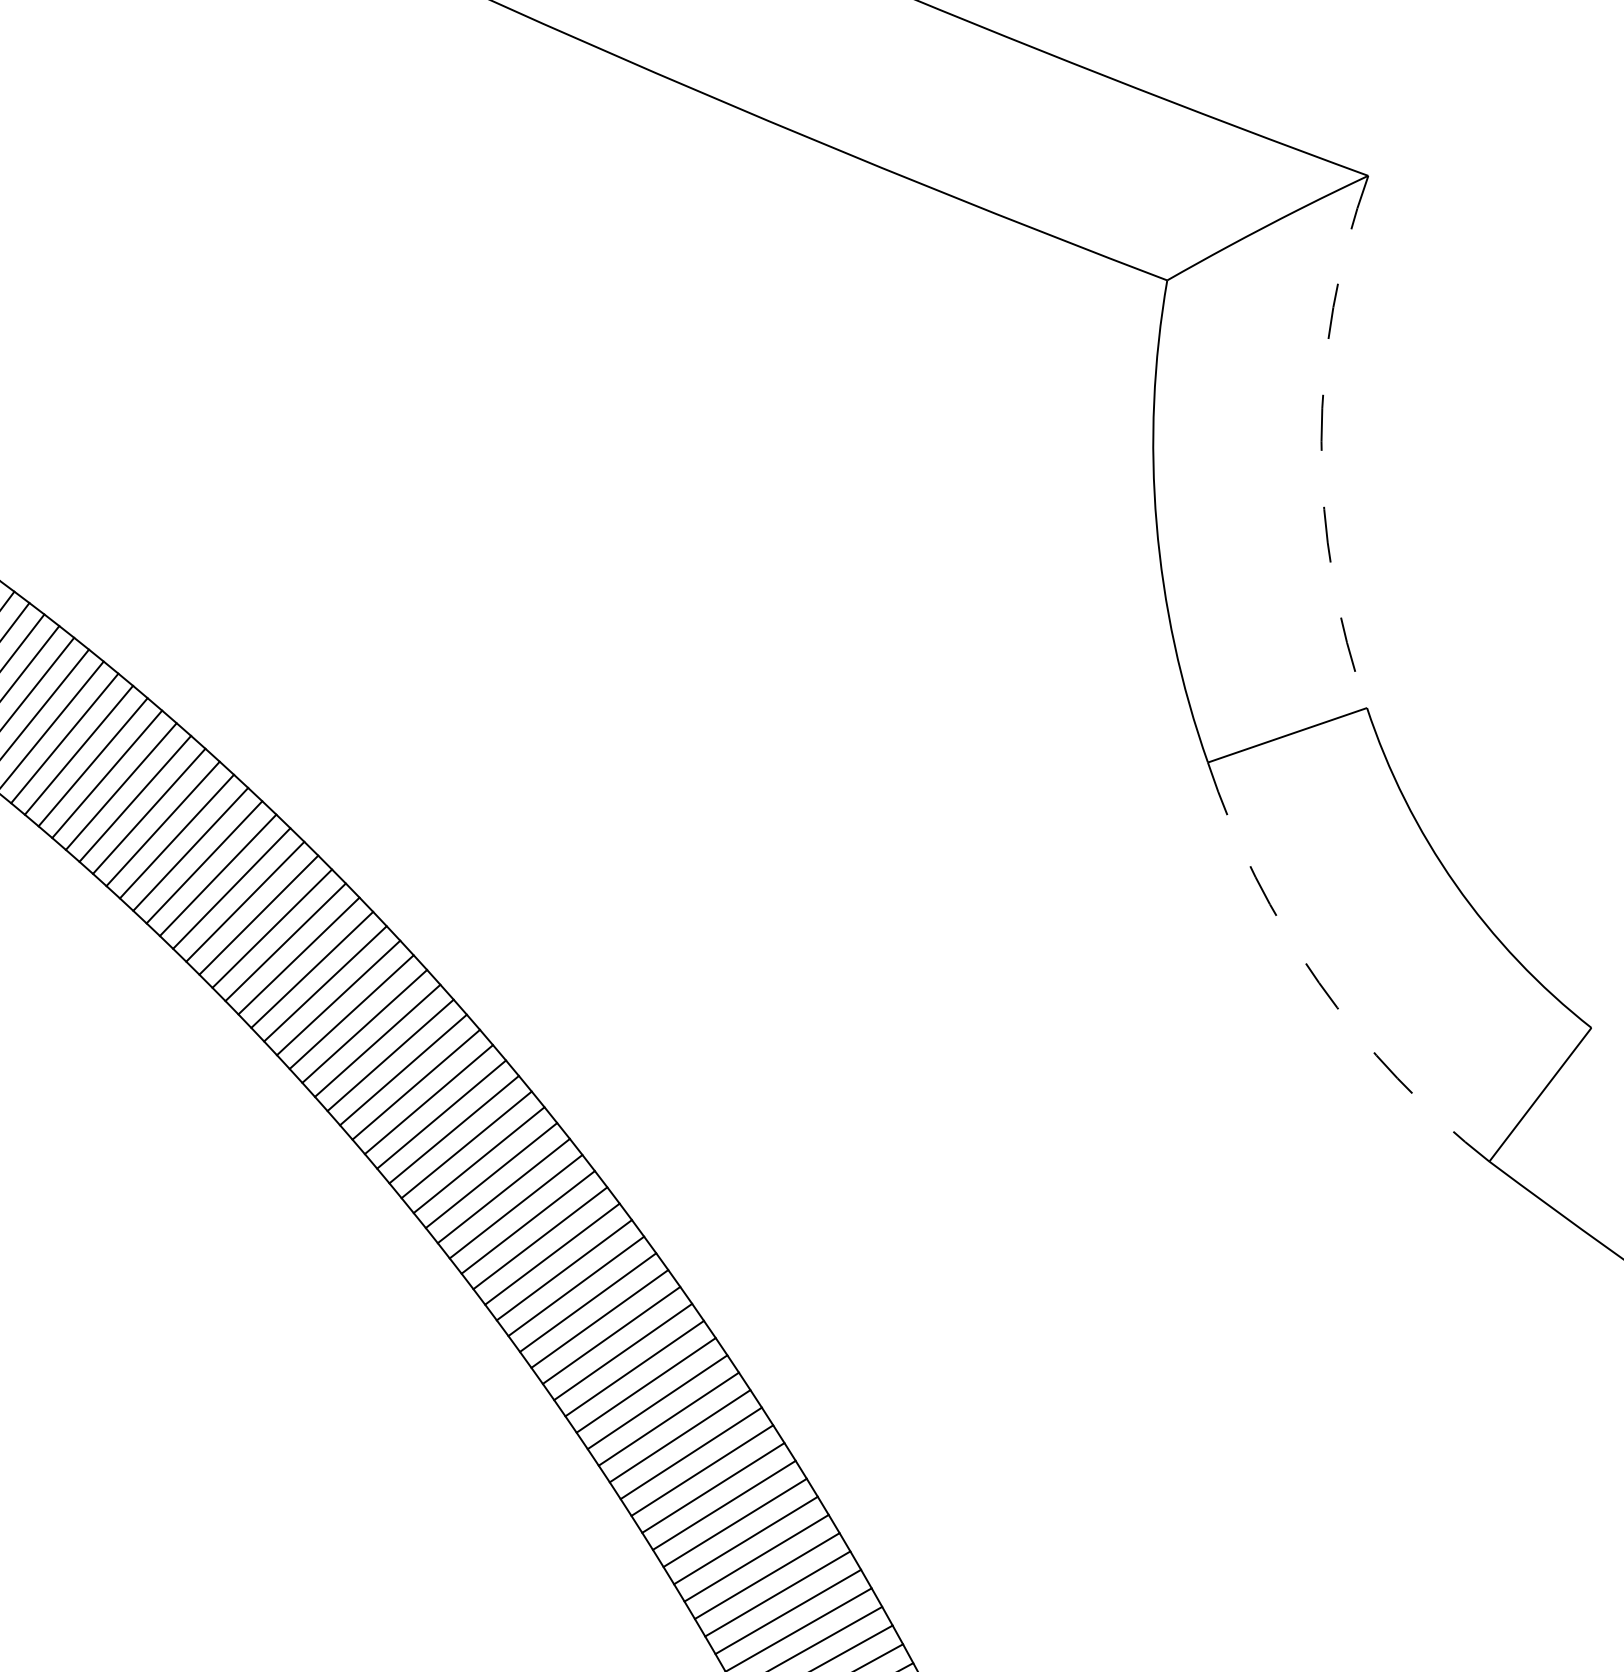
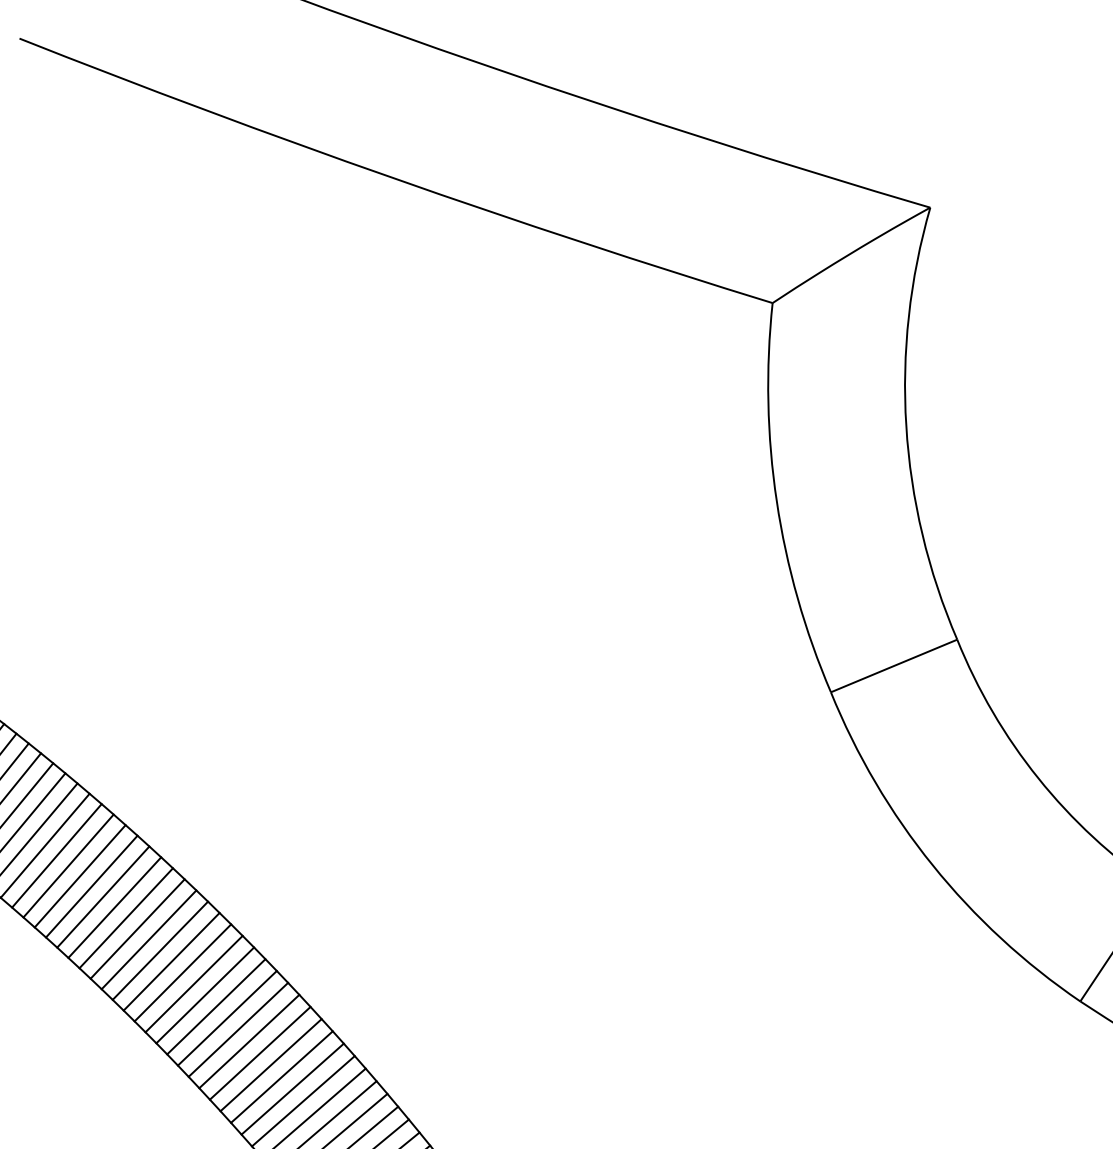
arc: (1321, 441) -> (906, 425), dashed -> solid
arc: (1319, 982) -> (933, 864), dashed -> solid

